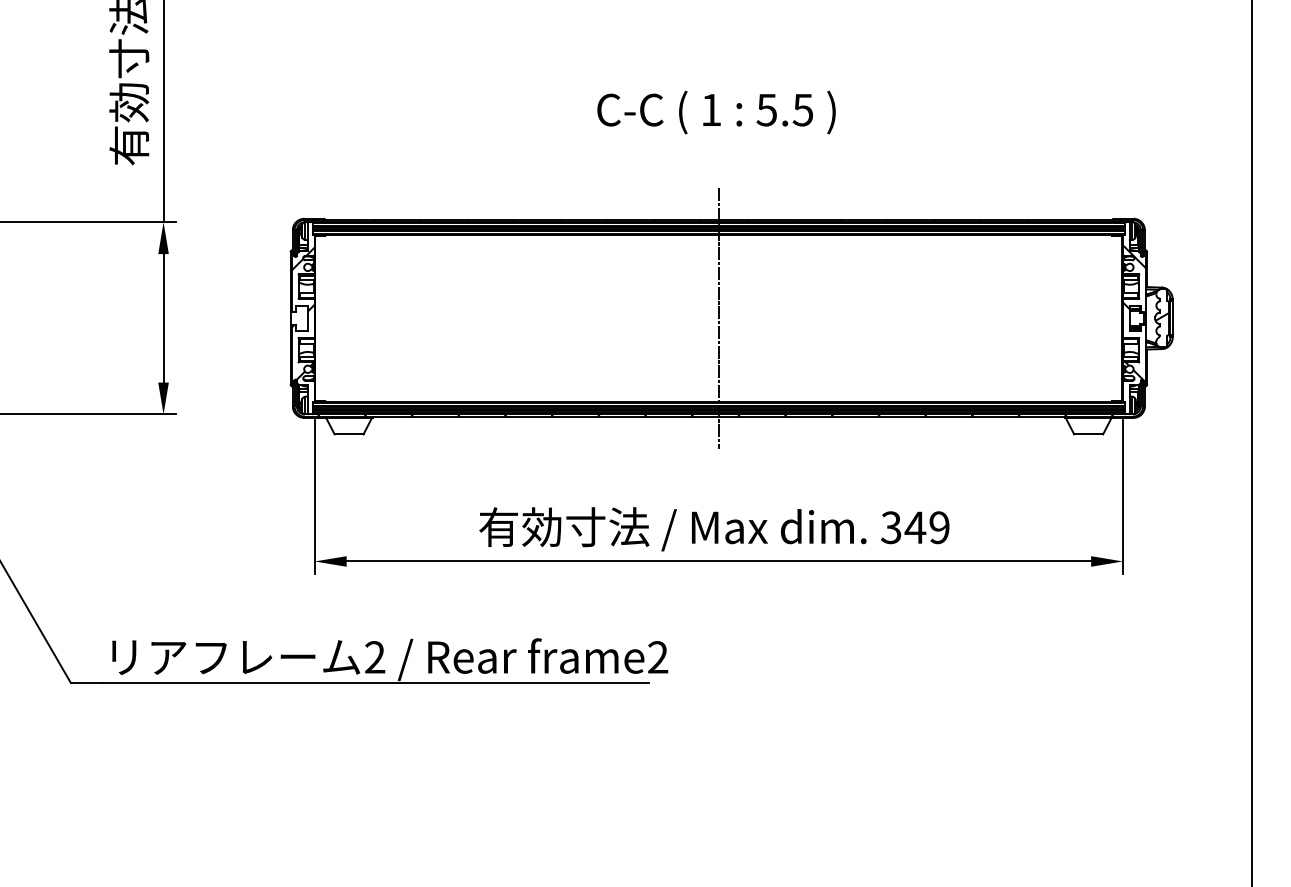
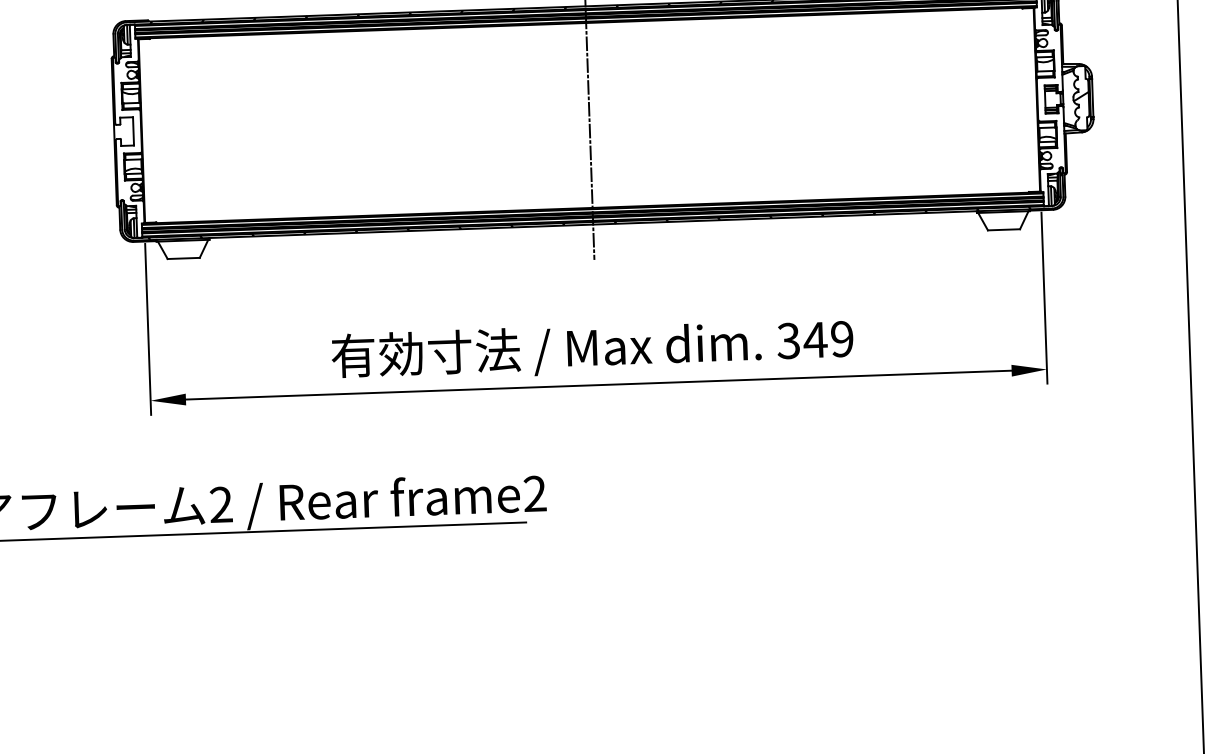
hatch: (1134, 313) -> (1050, 93), removed
hatch: (302, 315) -> (127, 128), removed

